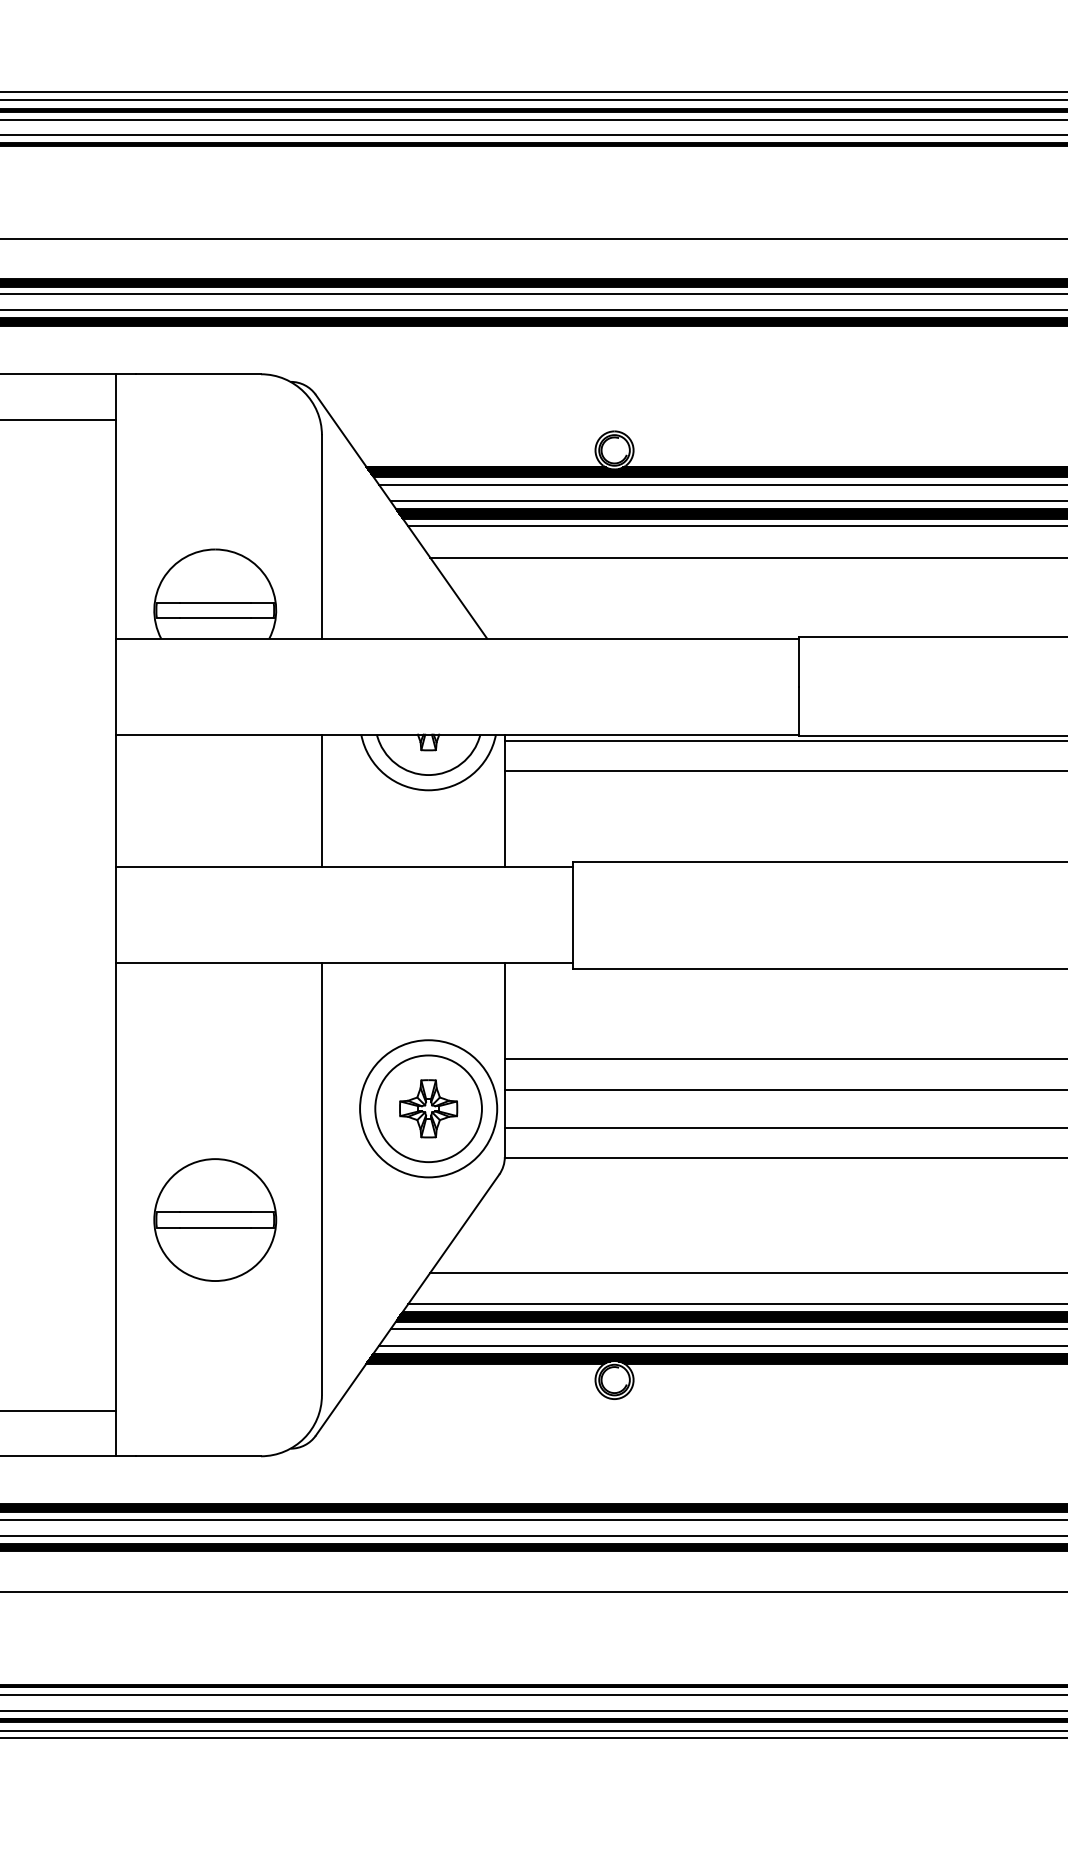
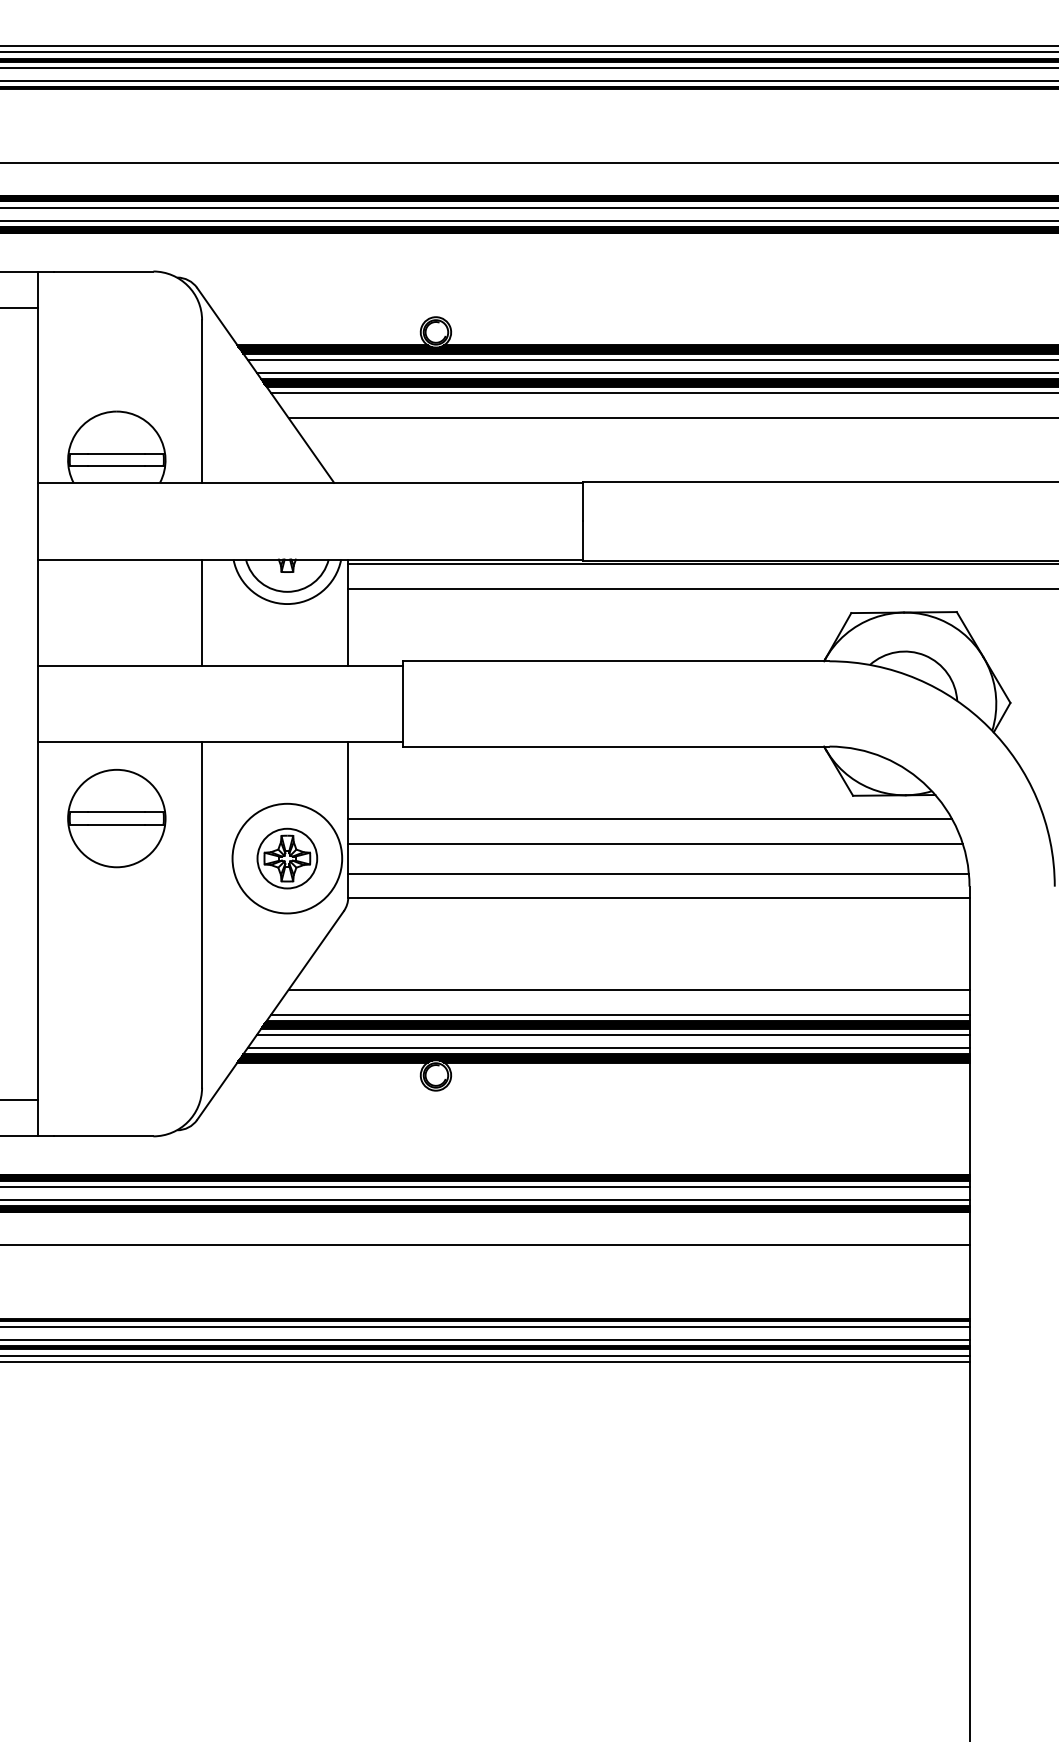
circle: (428, 1108) -> (287, 858), size x0.7
part: (214, 1219) -> (116, 818), moved

